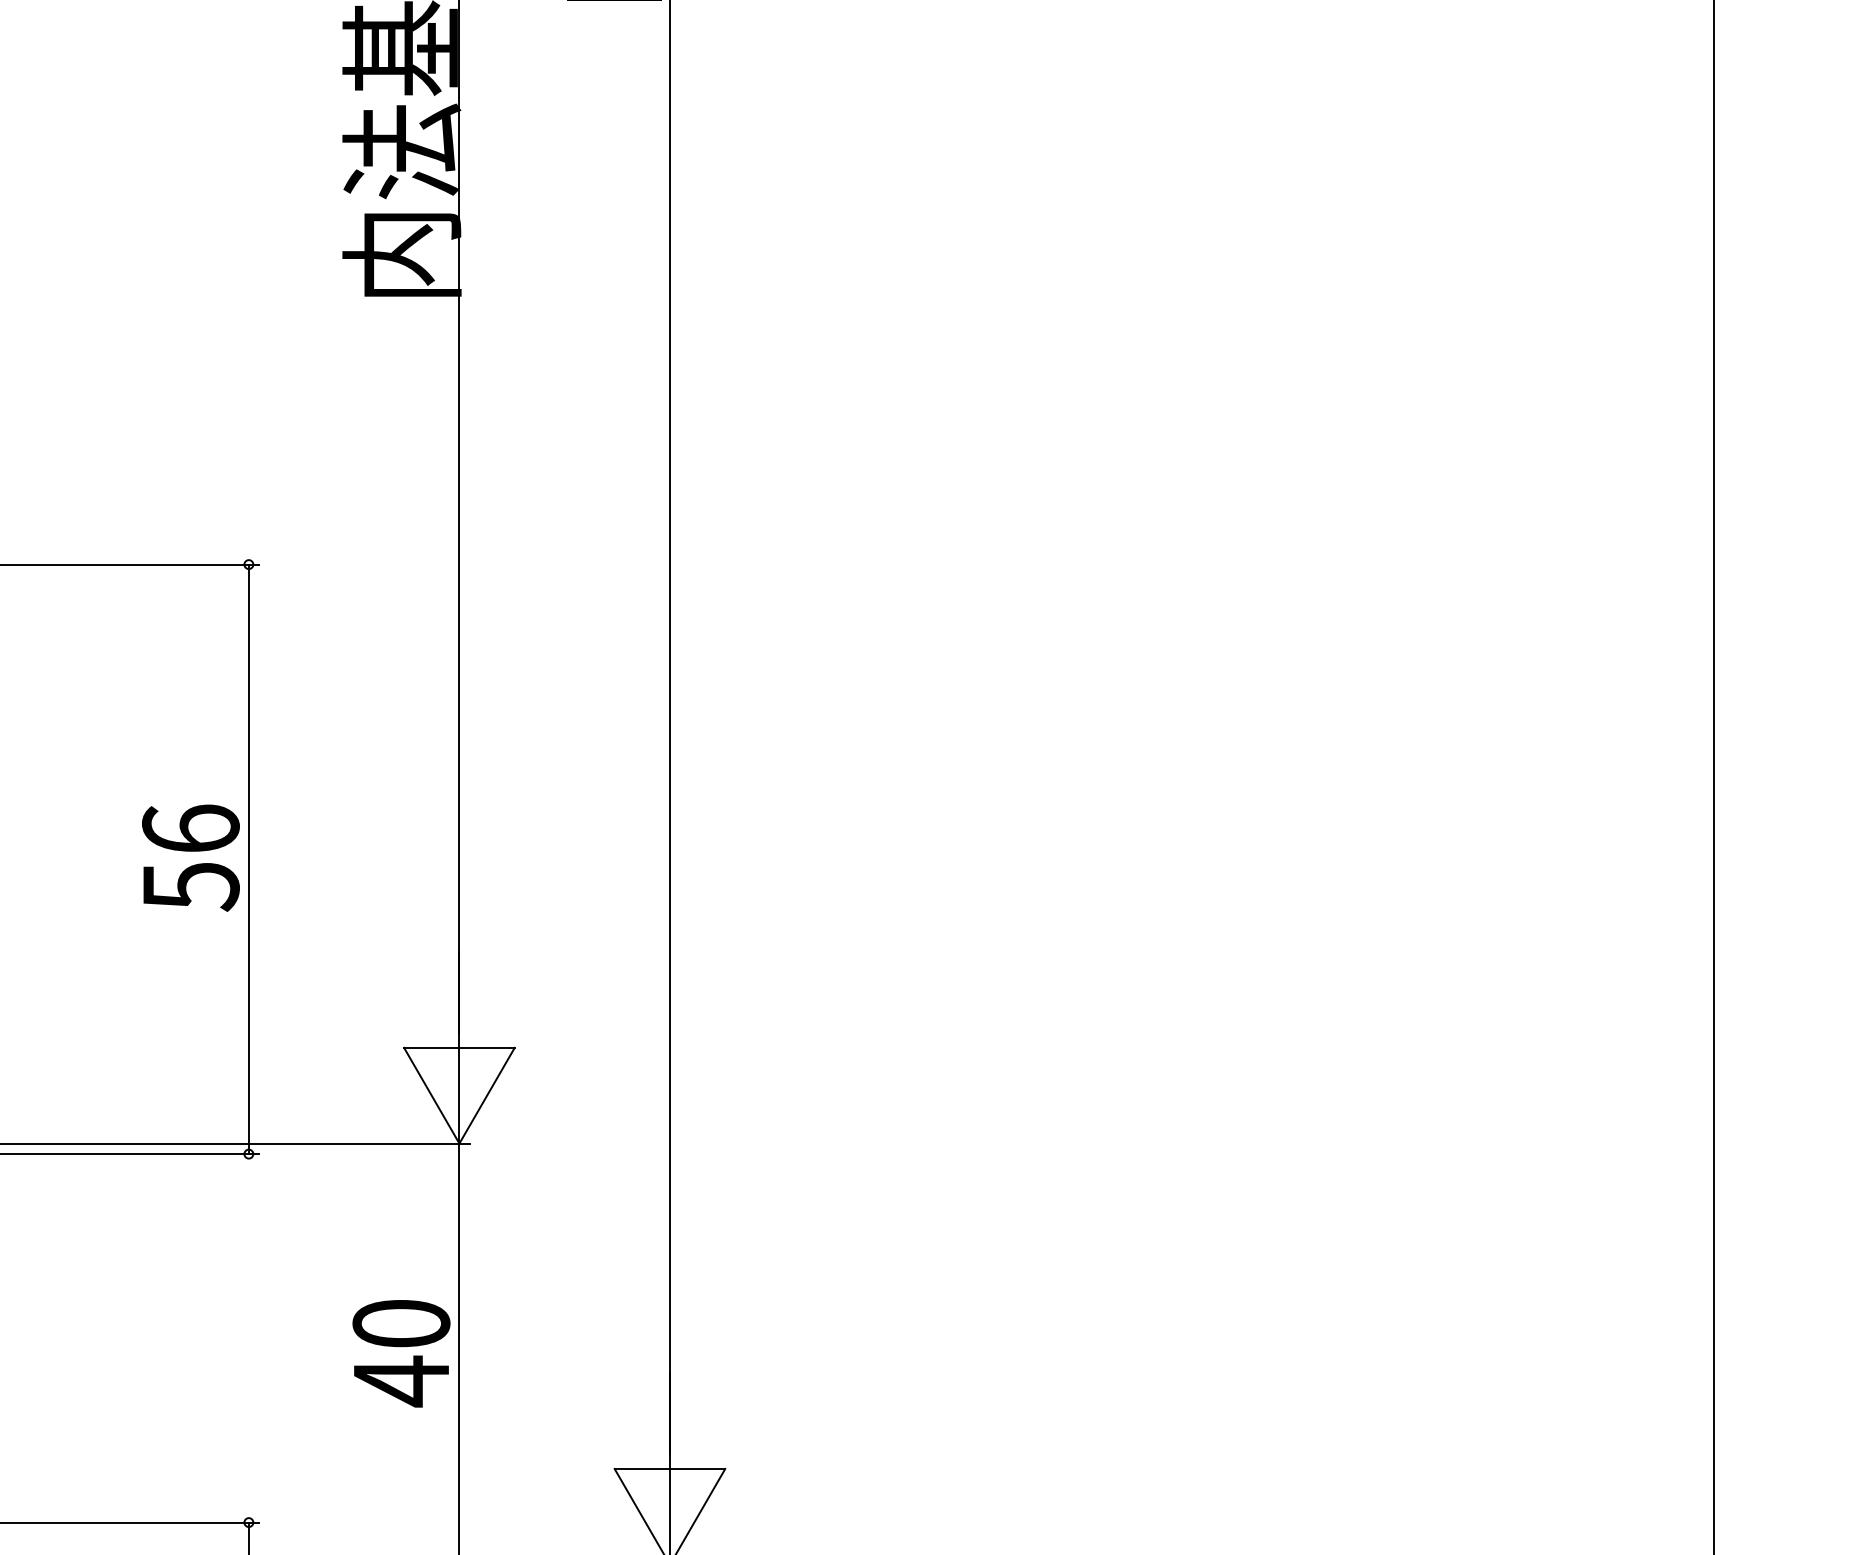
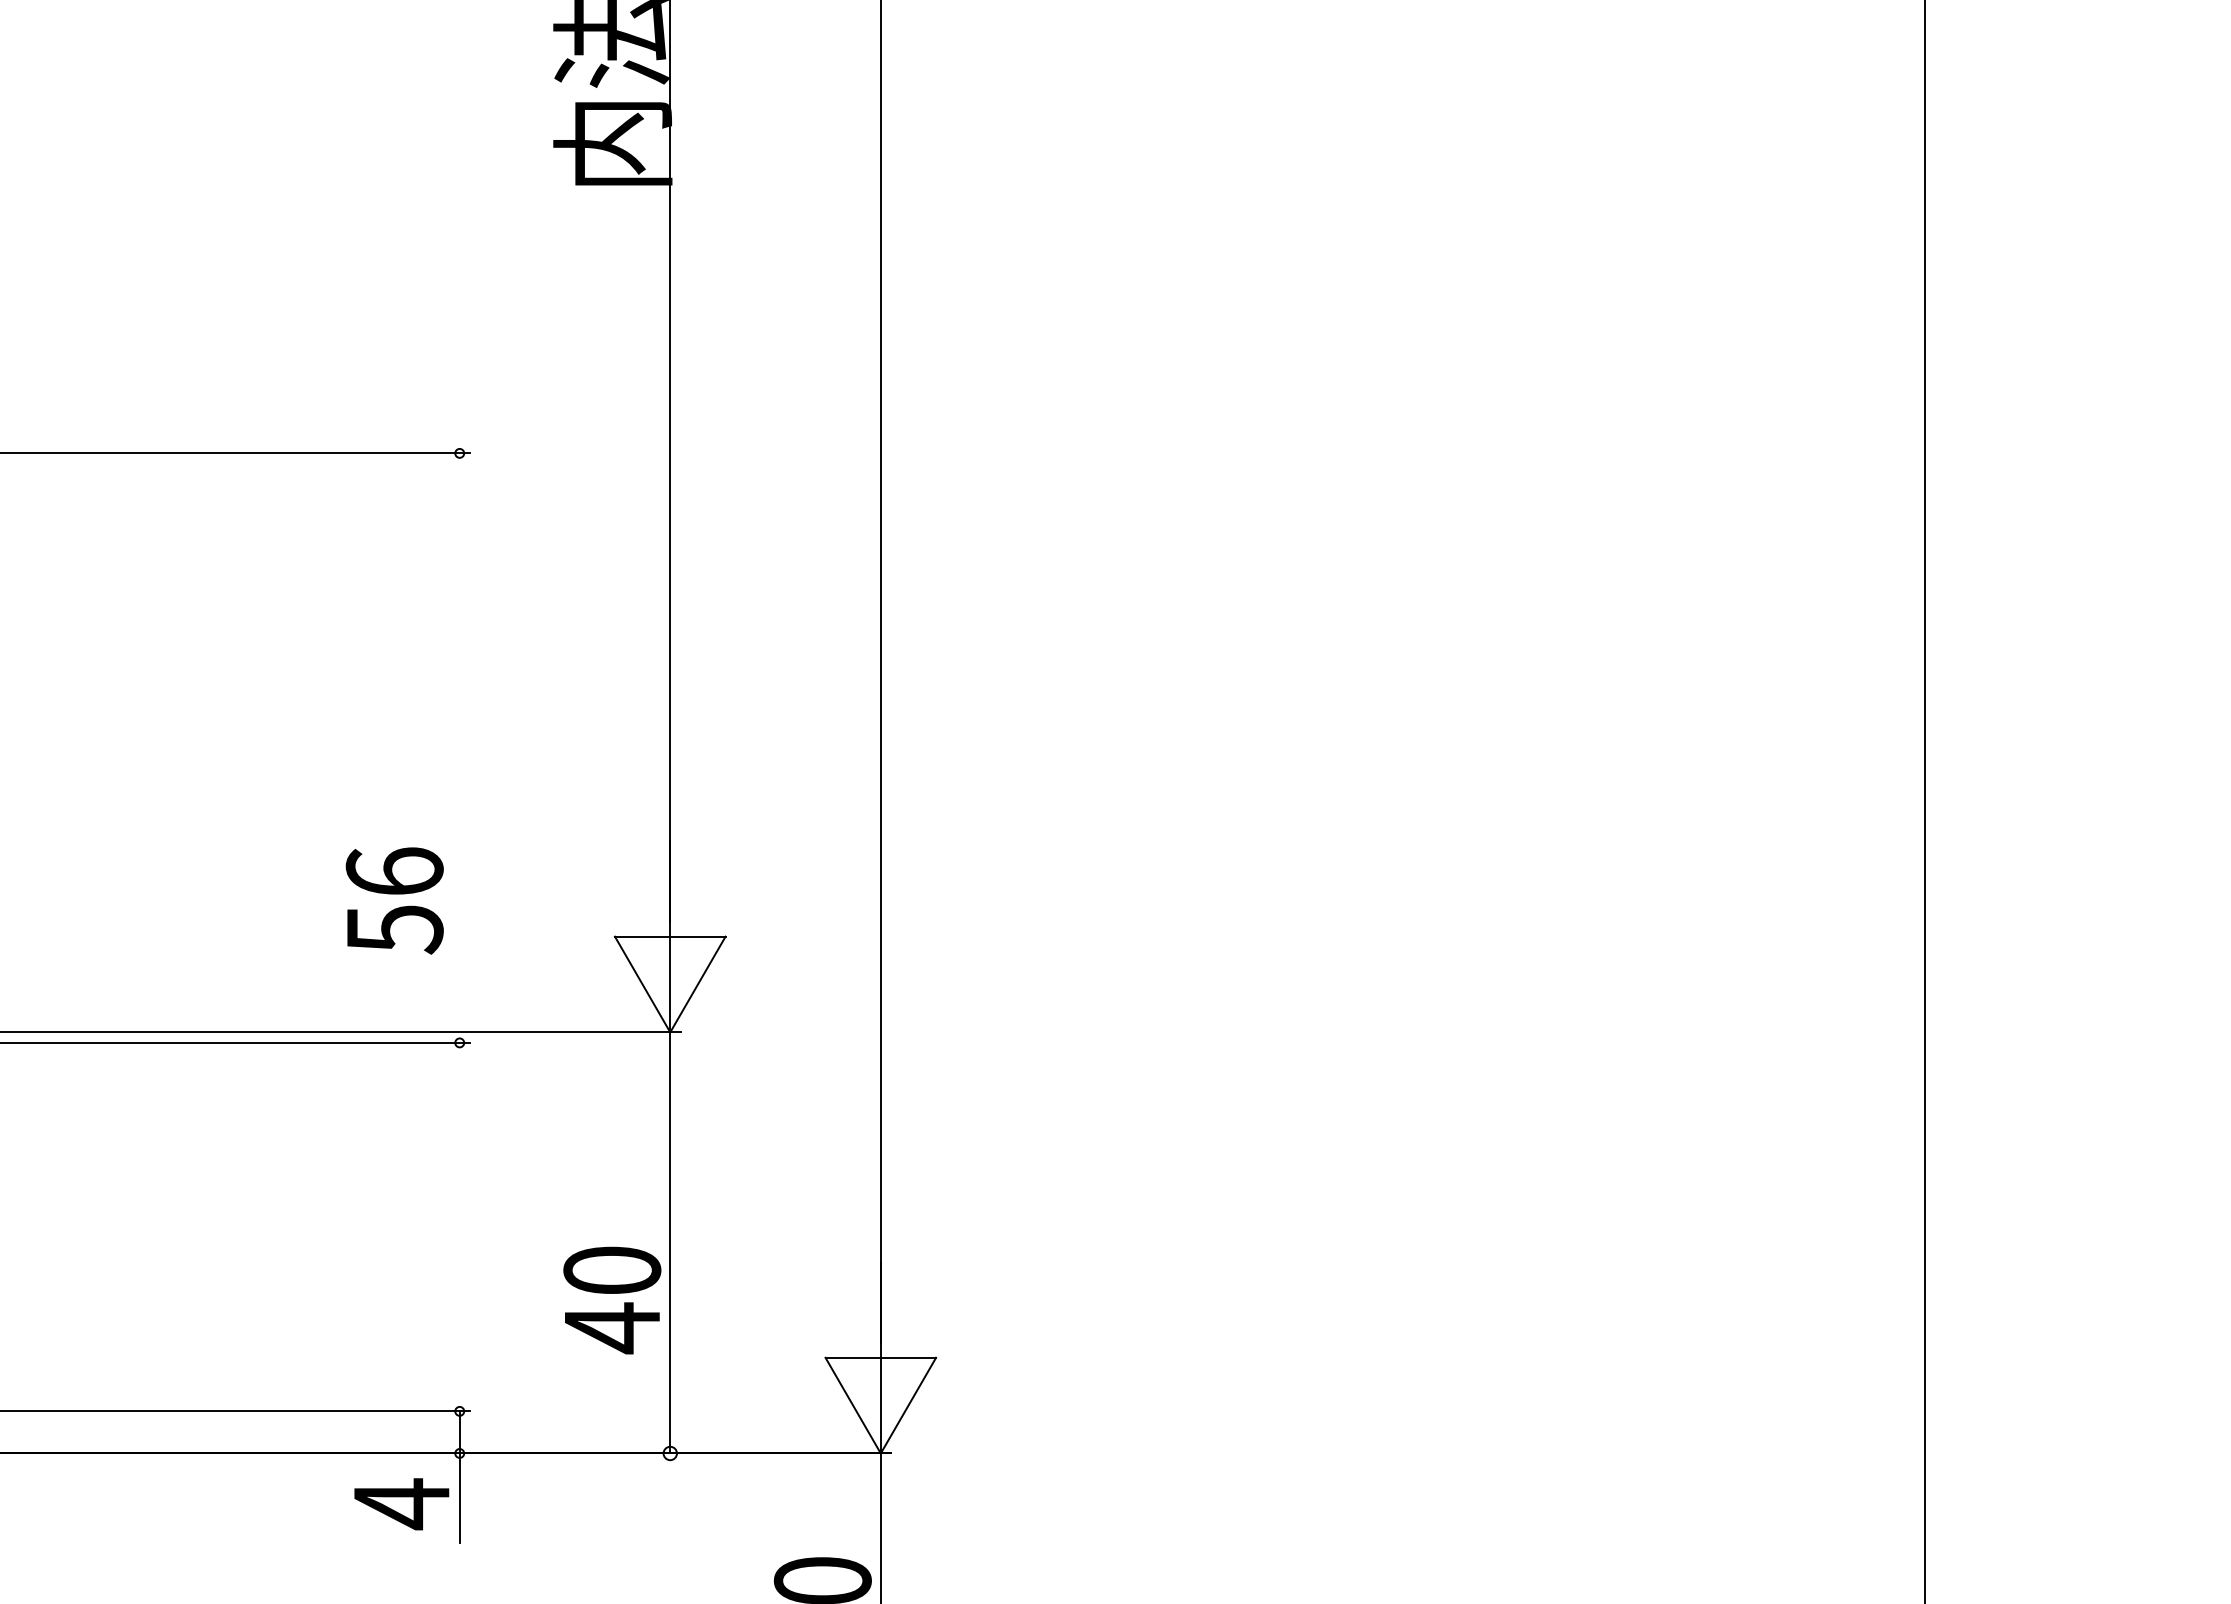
text: (190, 857) -> (394, 900), moved
line: (248, 858) -> (459, 747), removed
text: (401, 1353) -> (612, 1300), moved

